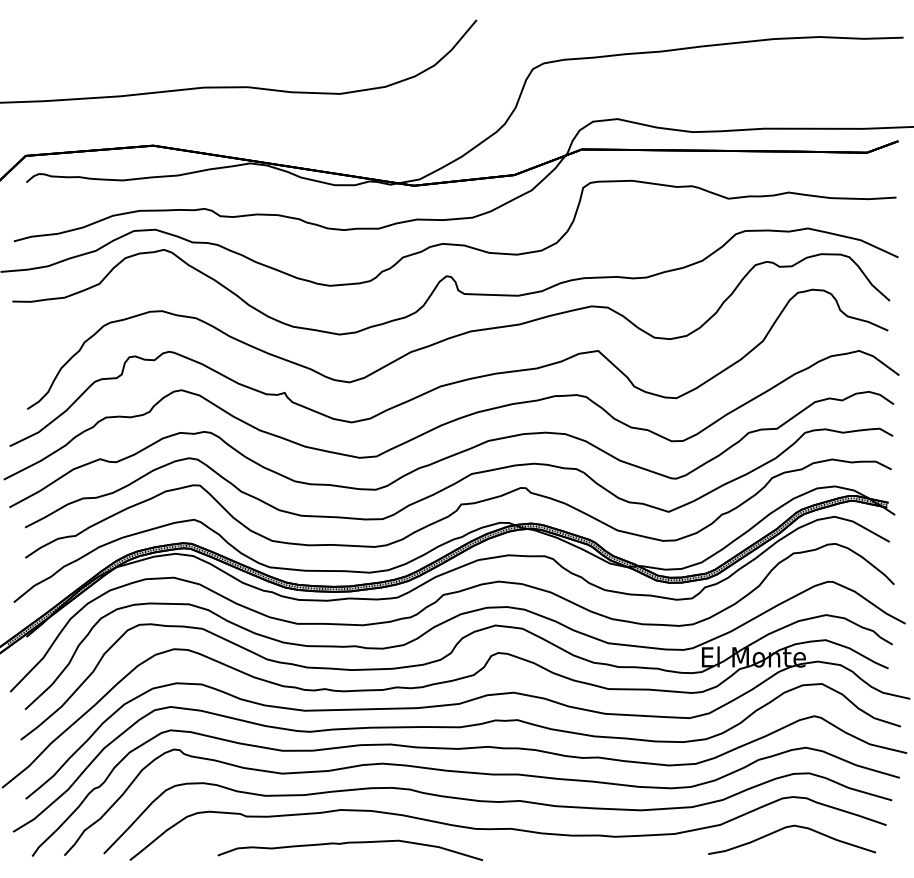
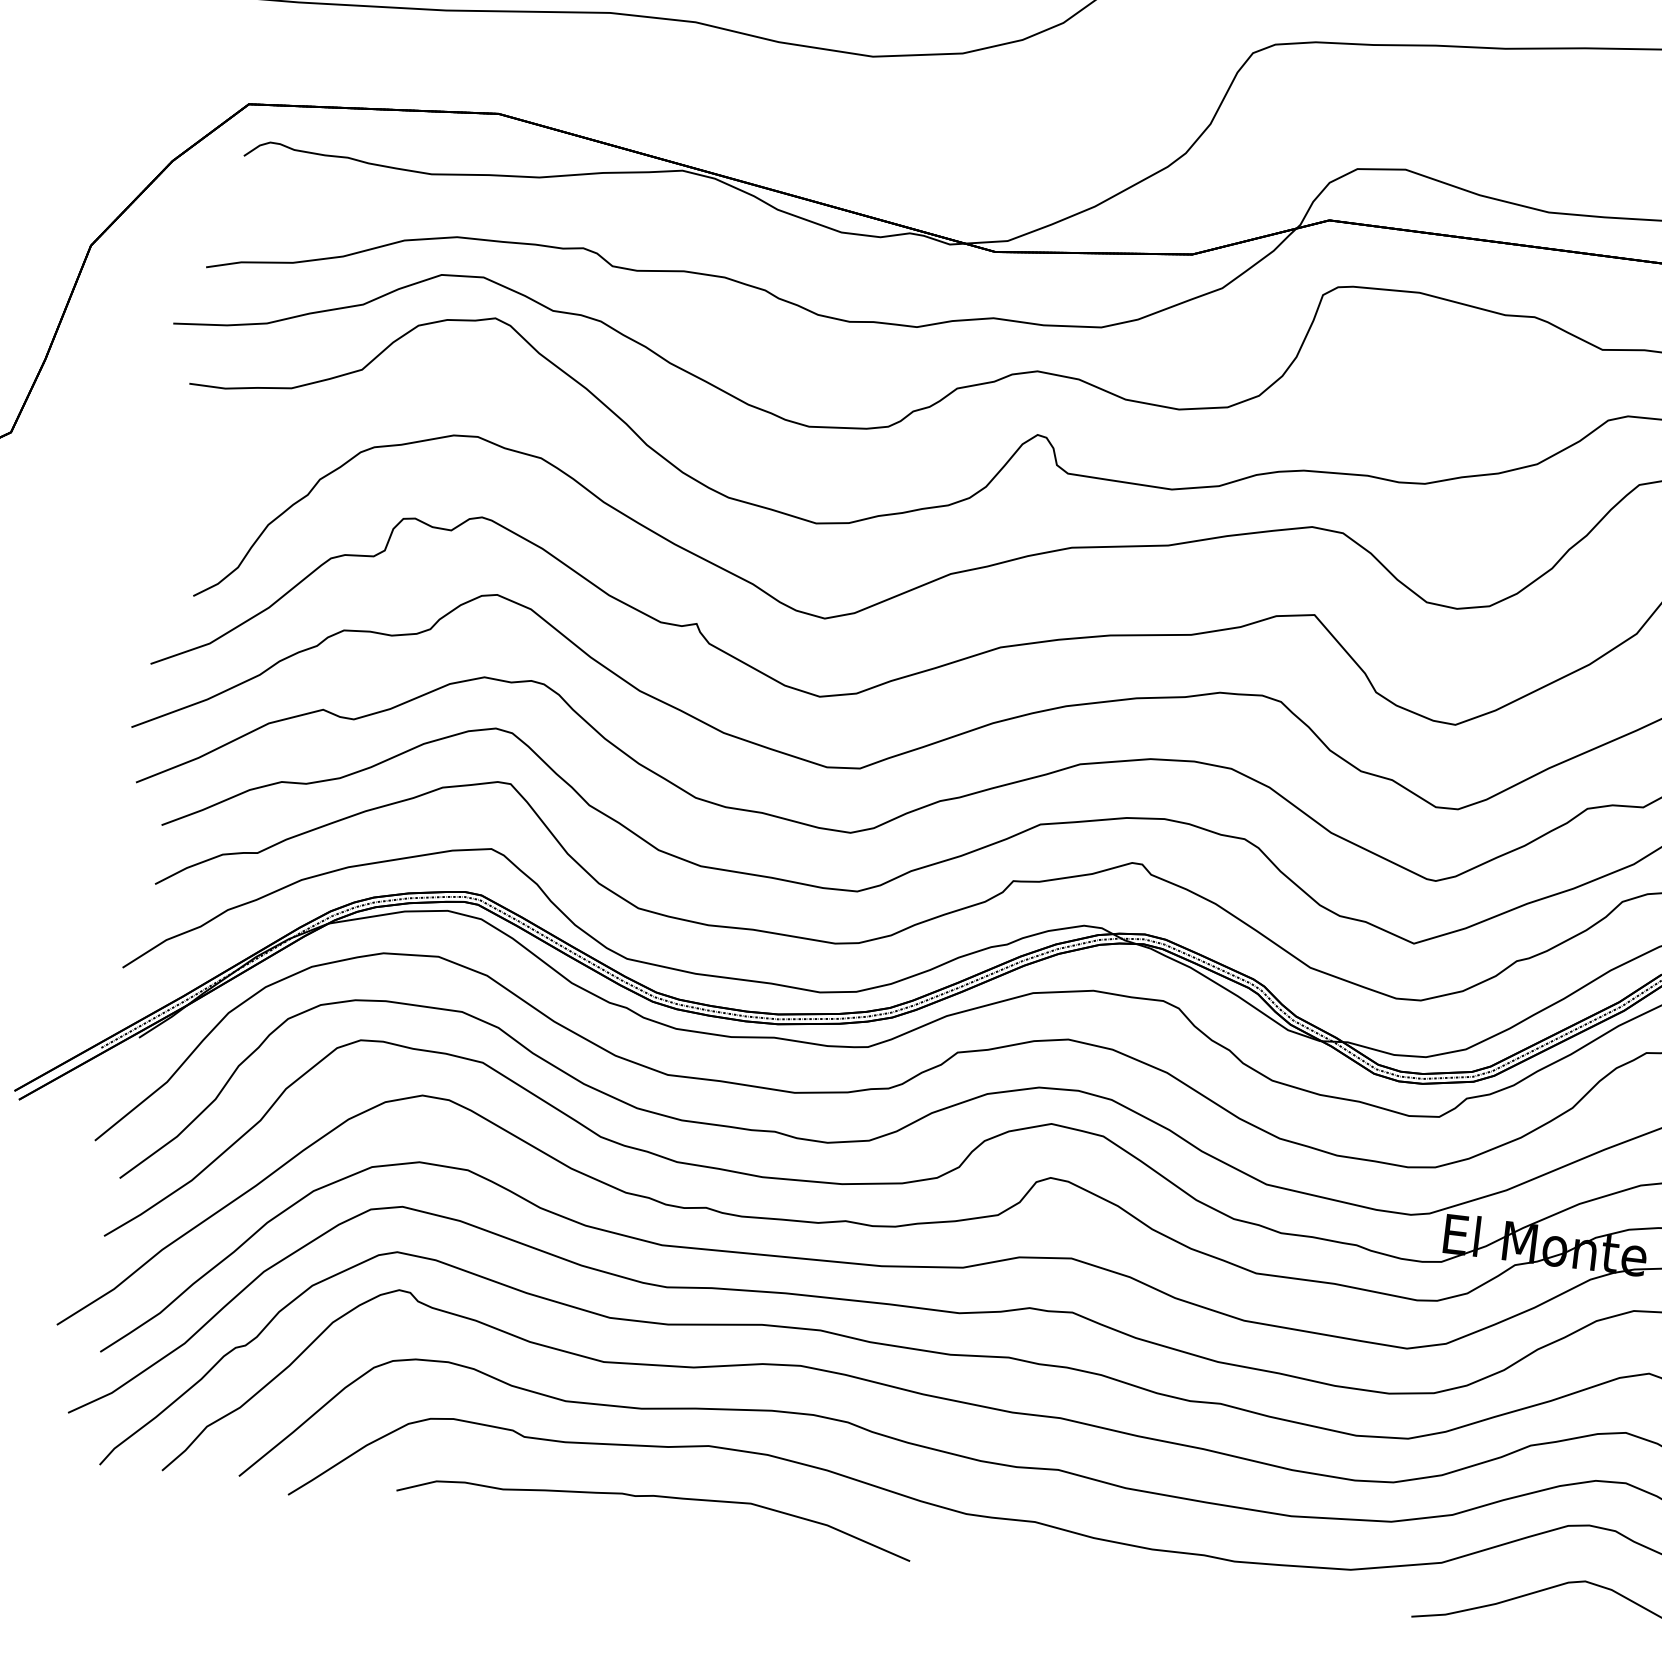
curve: (350, 843) -> (656, 1497), moved

